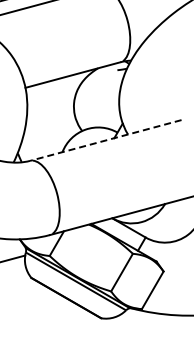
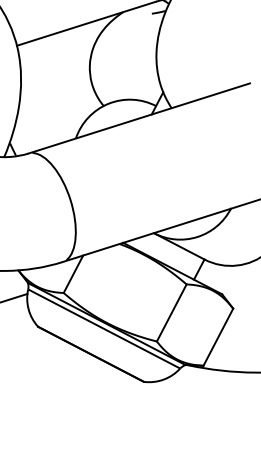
line: (105, 140) -> (138, 118), dashed -> solid

